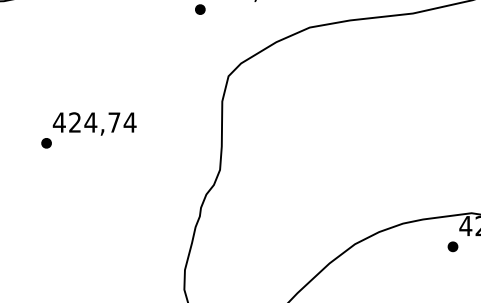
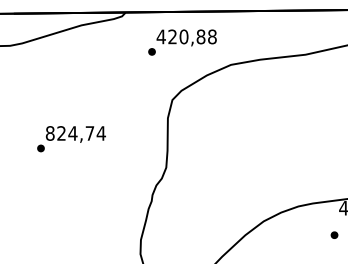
text: (58, 122) -> (49, 133), 424,74 -> 824,74
part: (452, 245) -> (334, 234), moved

